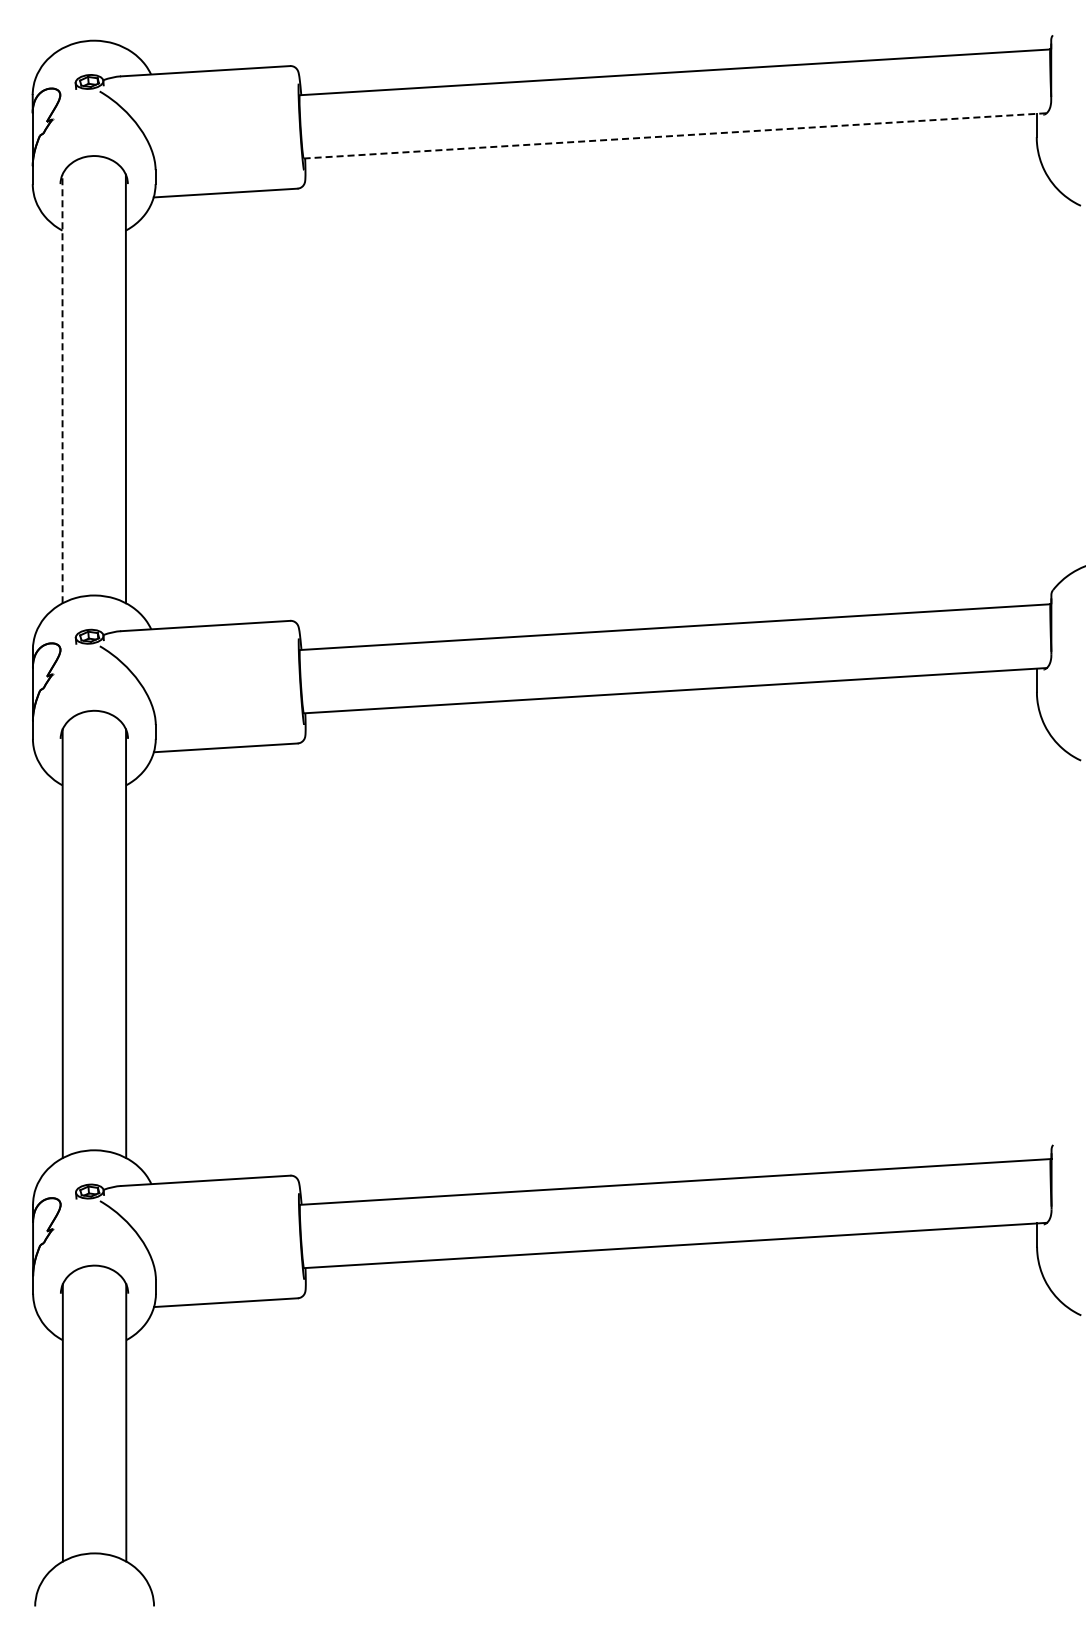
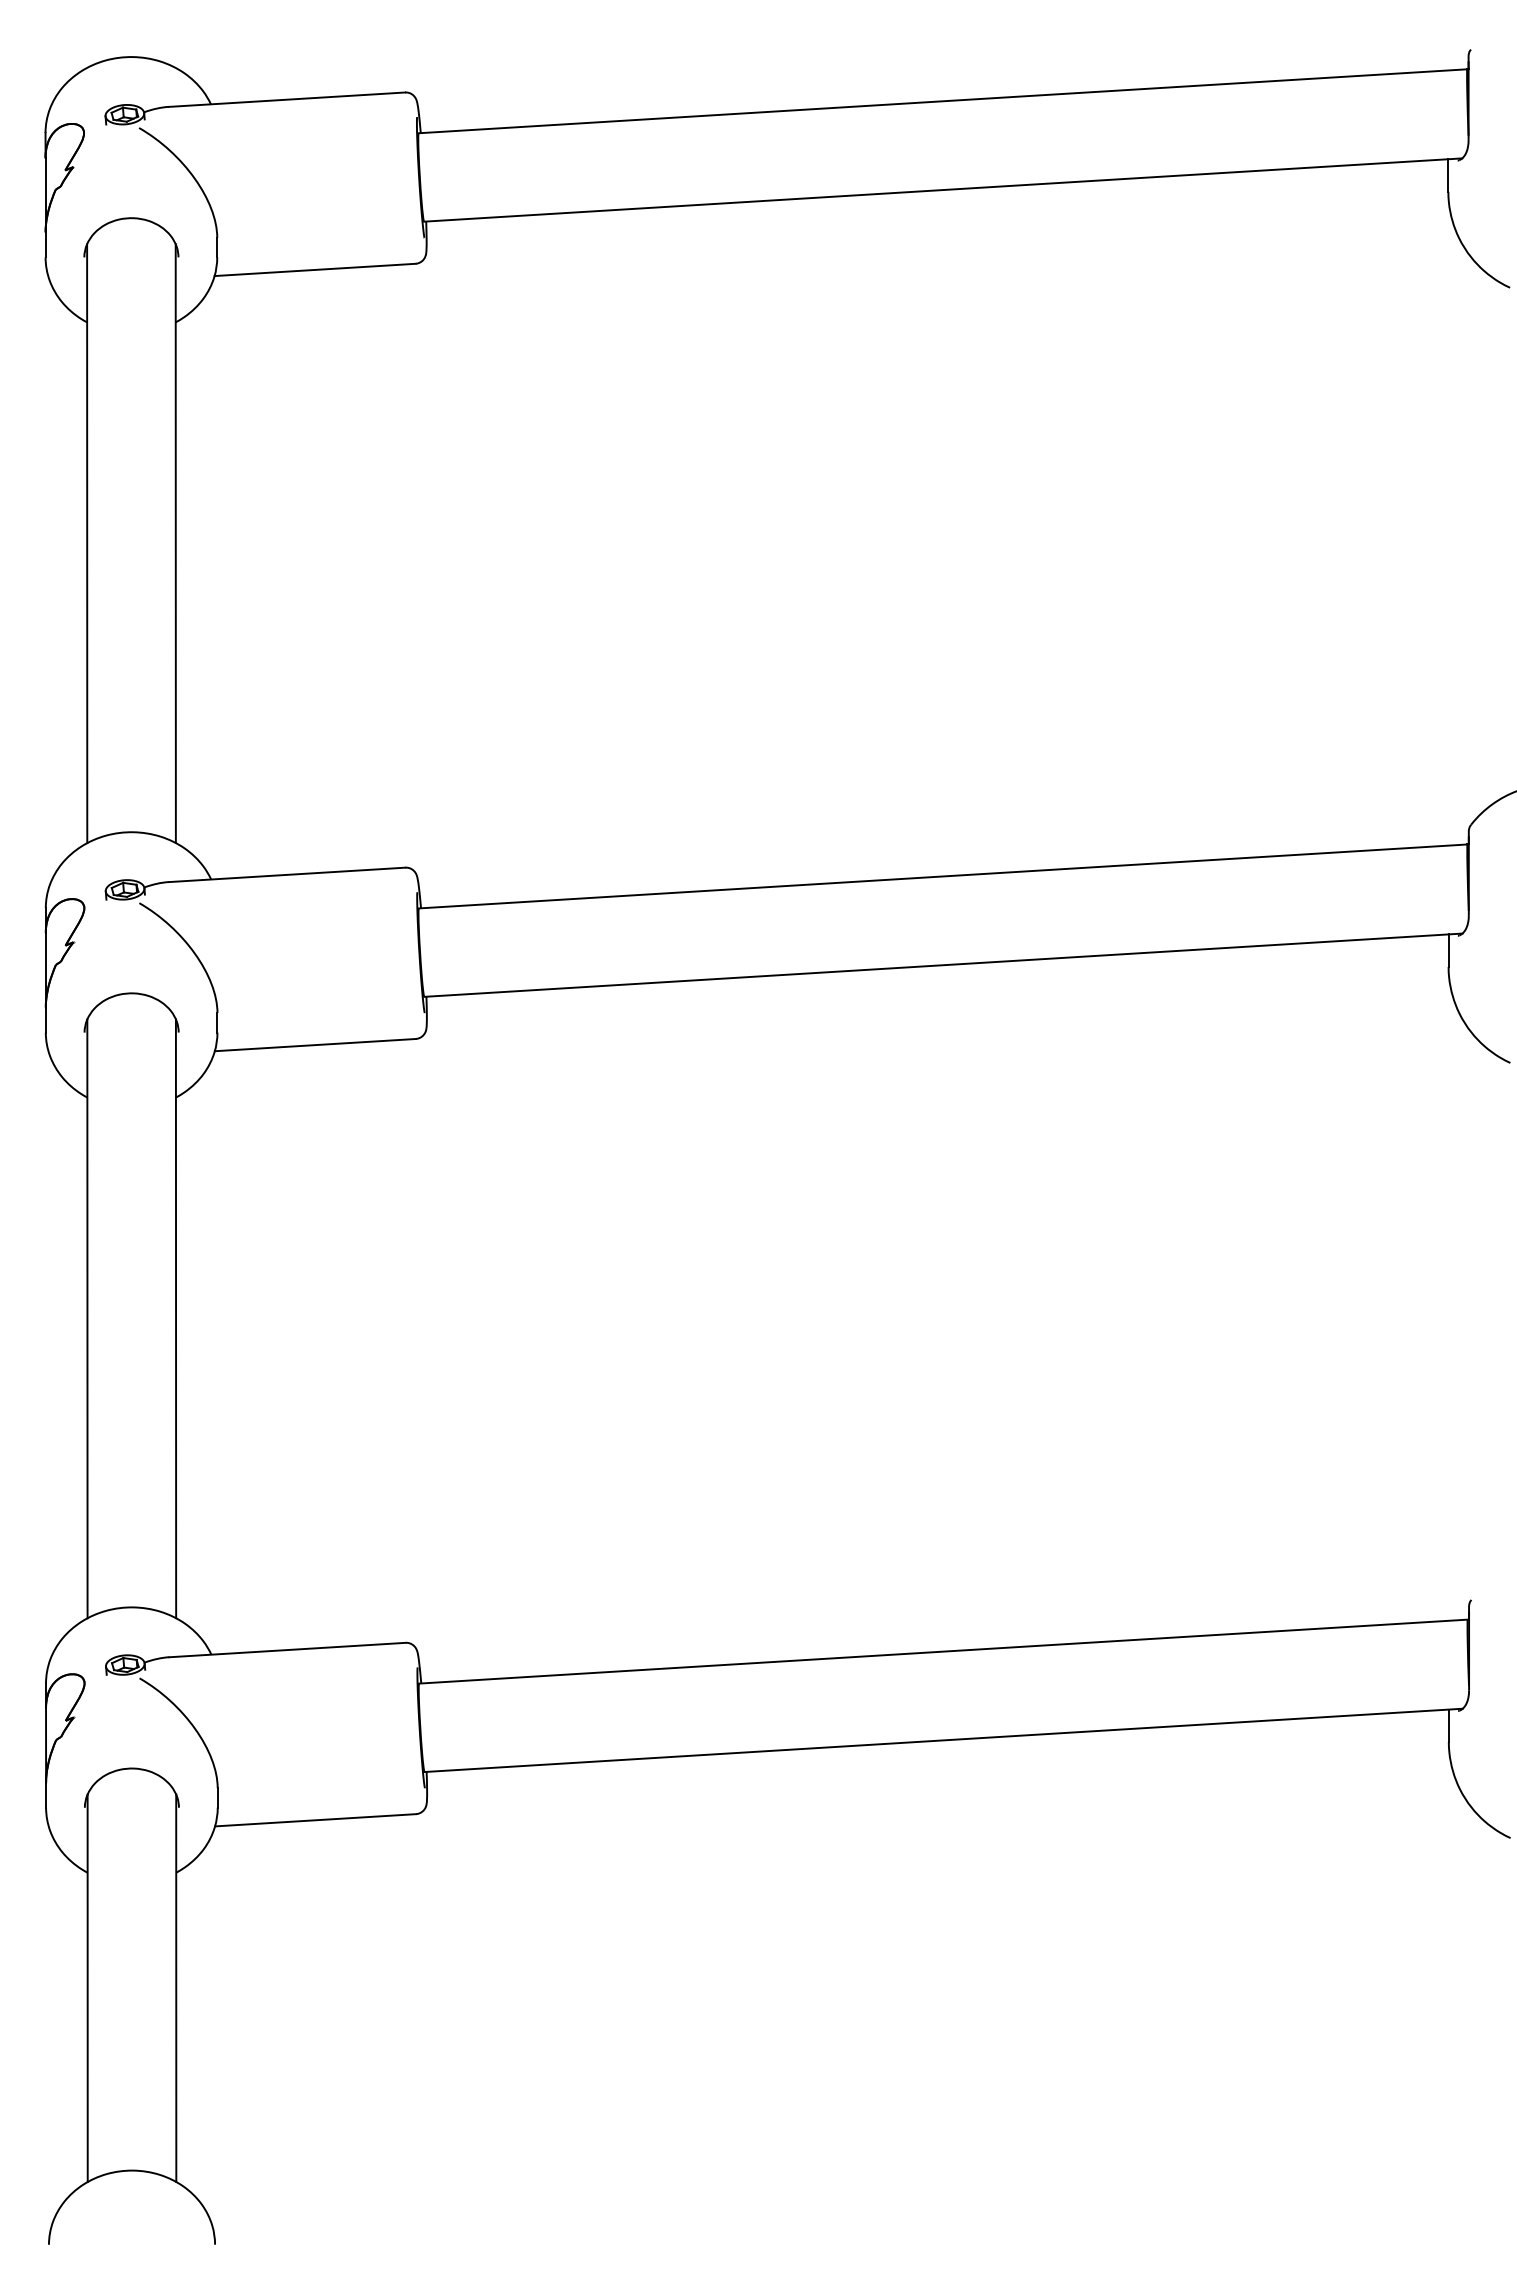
line: (675, 135) -> (943, 189), dashed -> solid
line: (62, 388) -> (87, 542), dashed -> solid

